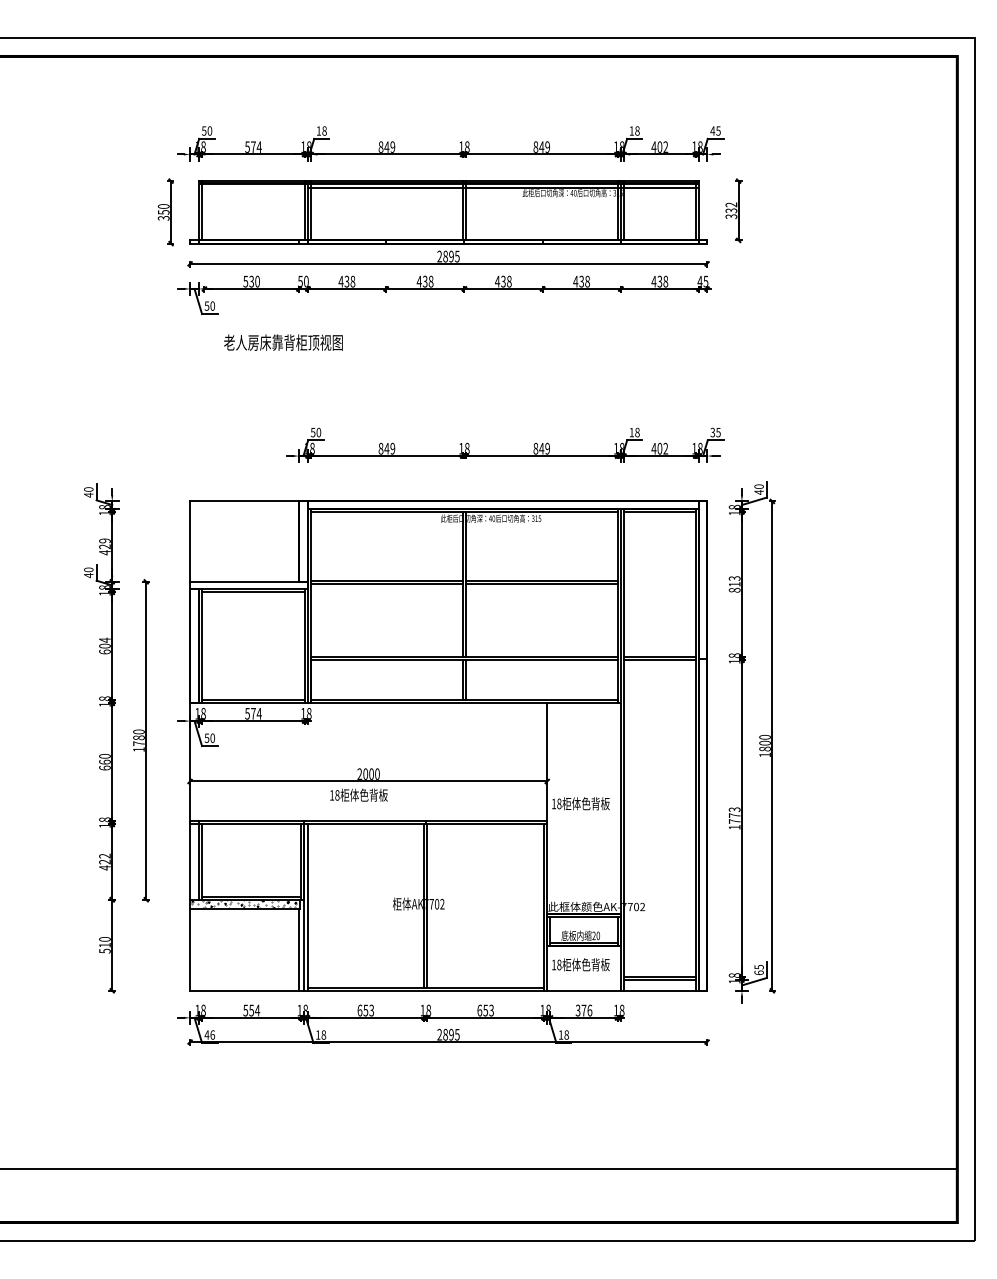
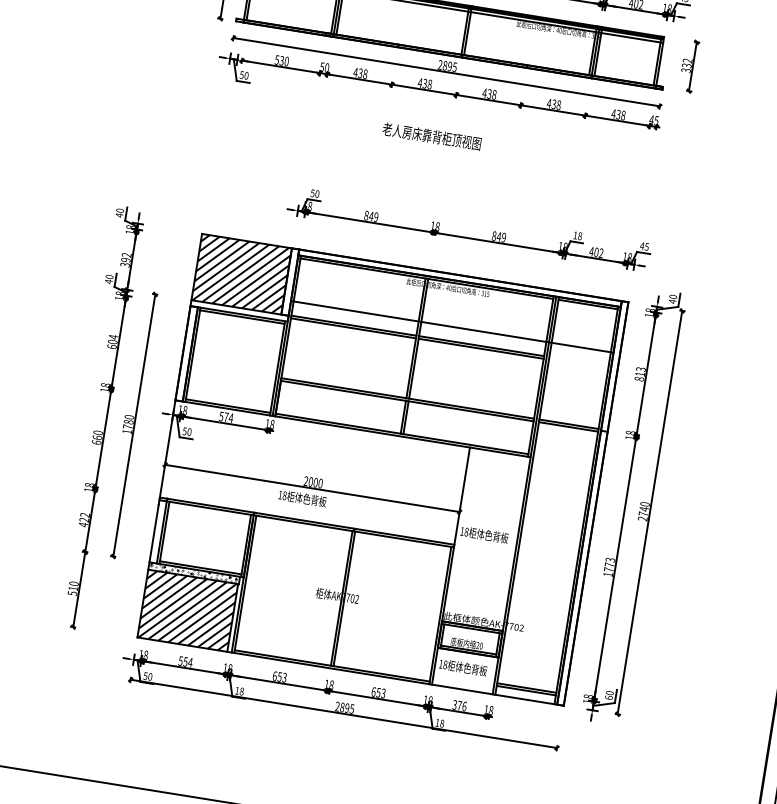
text: (283, 342) -> (432, 136), moved
text: (712, 432) -> (641, 246), 35 -> 45
hatch: (244, 541) -> (241, 274), added
text: (104, 546) -> (125, 259), 429 -> 392
line: (503, 563) -> (452, 326), added
text: (764, 748) -> (643, 513), 1800 -> 2740
hatch: (244, 949) -> (187, 610), added
text: (758, 966) -> (609, 692), 65 -> 60
text: (209, 1034) -> (147, 676), 46 -> 50

